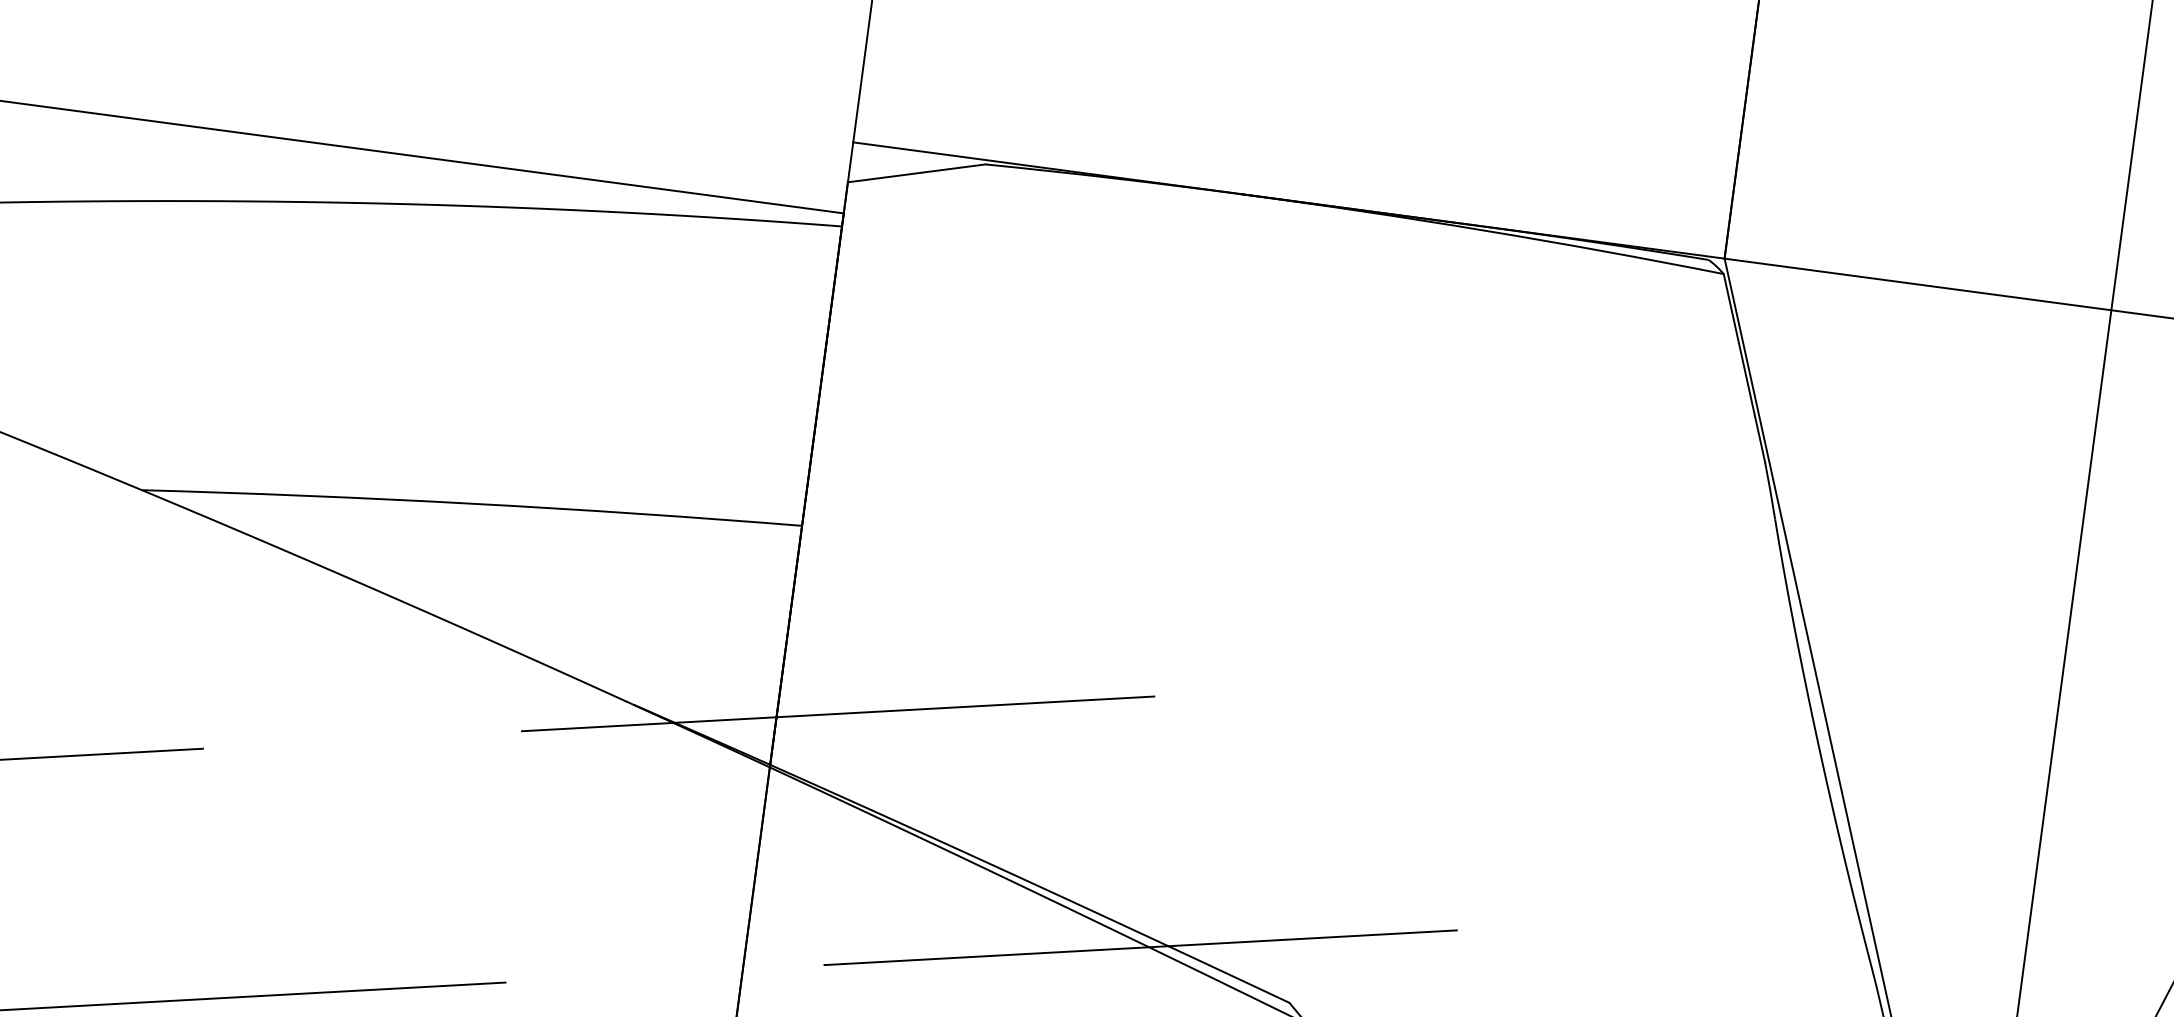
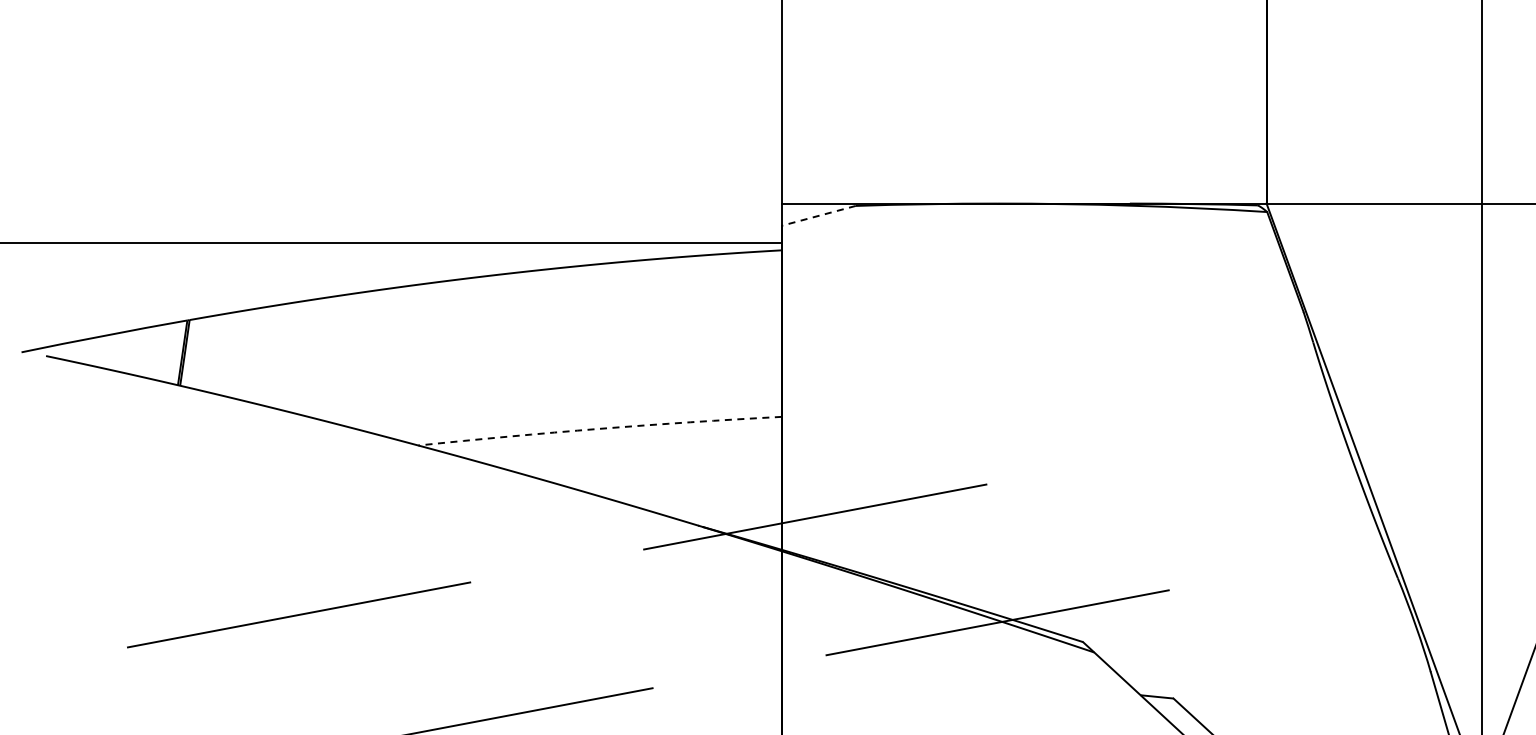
line: (916, 172) -> (818, 215), solid -> dashed
arc: (471, 503) -> (599, 428), solid -> dashed

